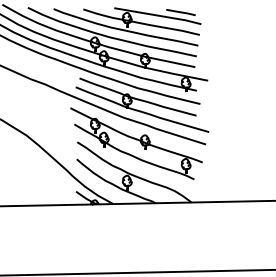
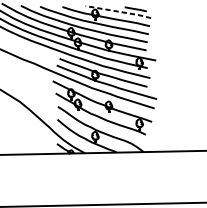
line: (158, 15) -> (118, 11), solid -> dashed

